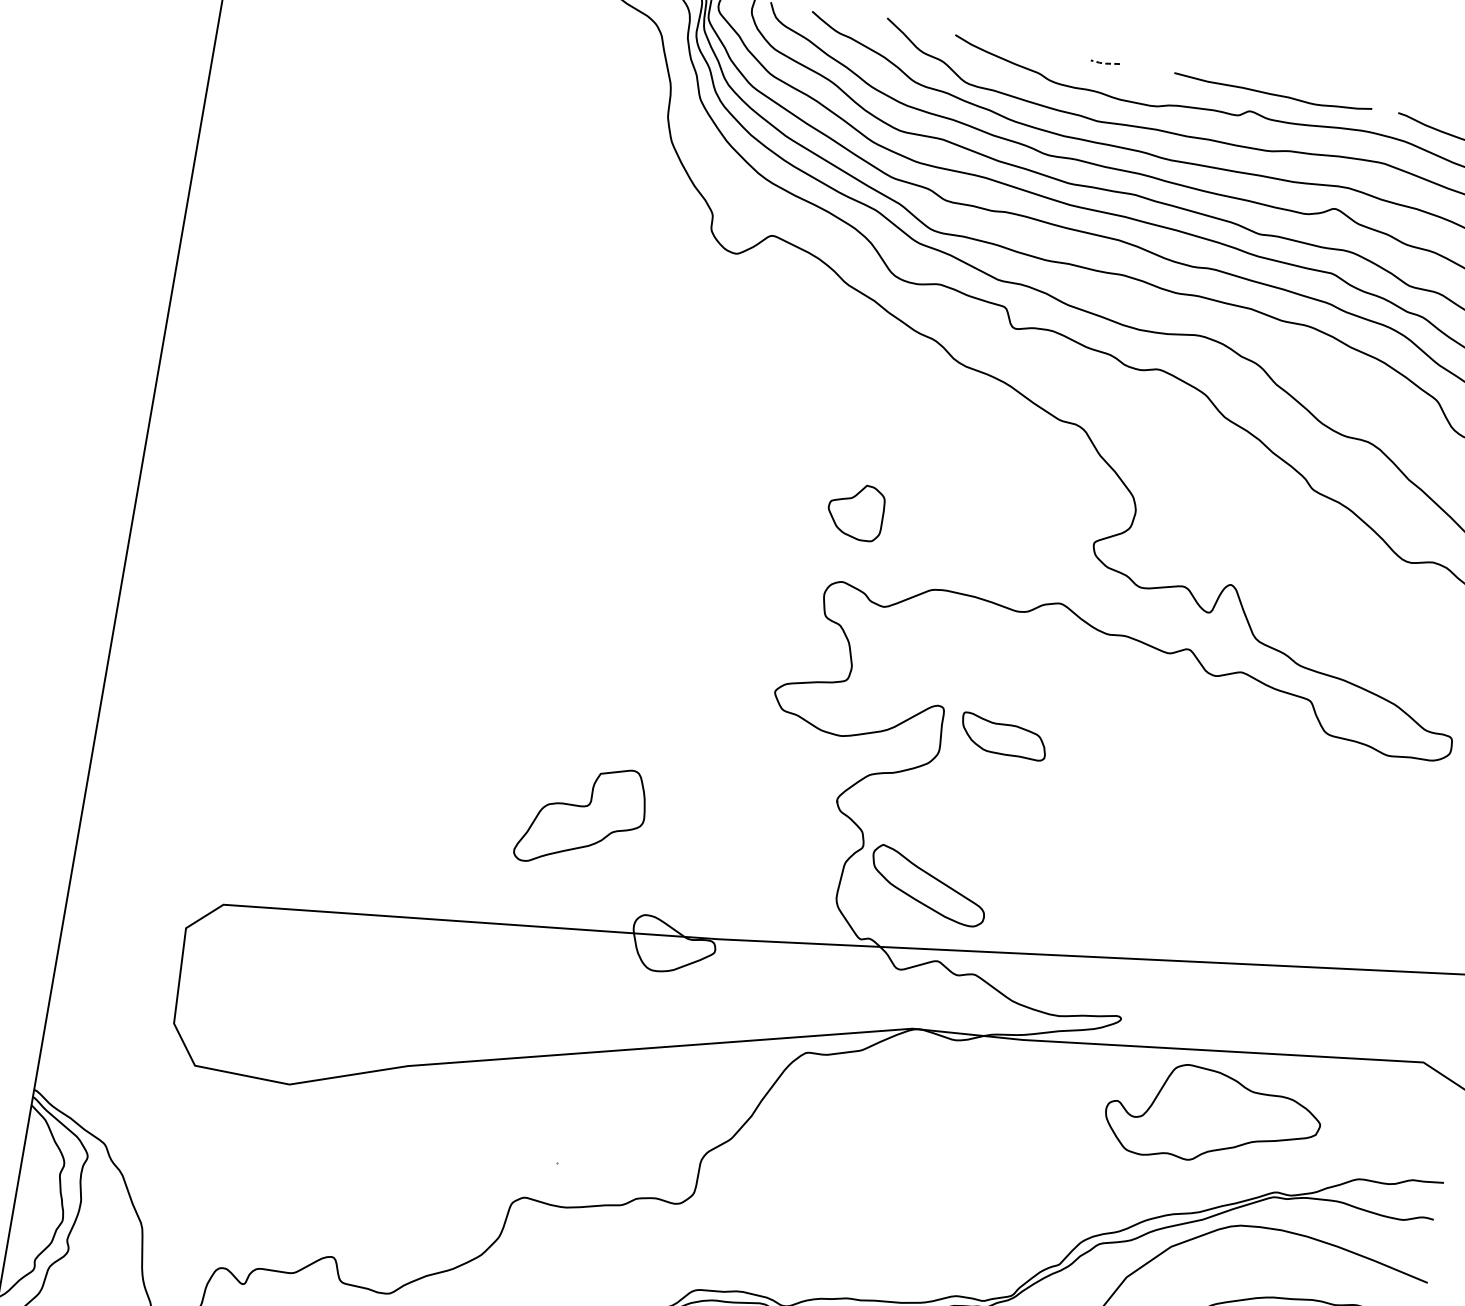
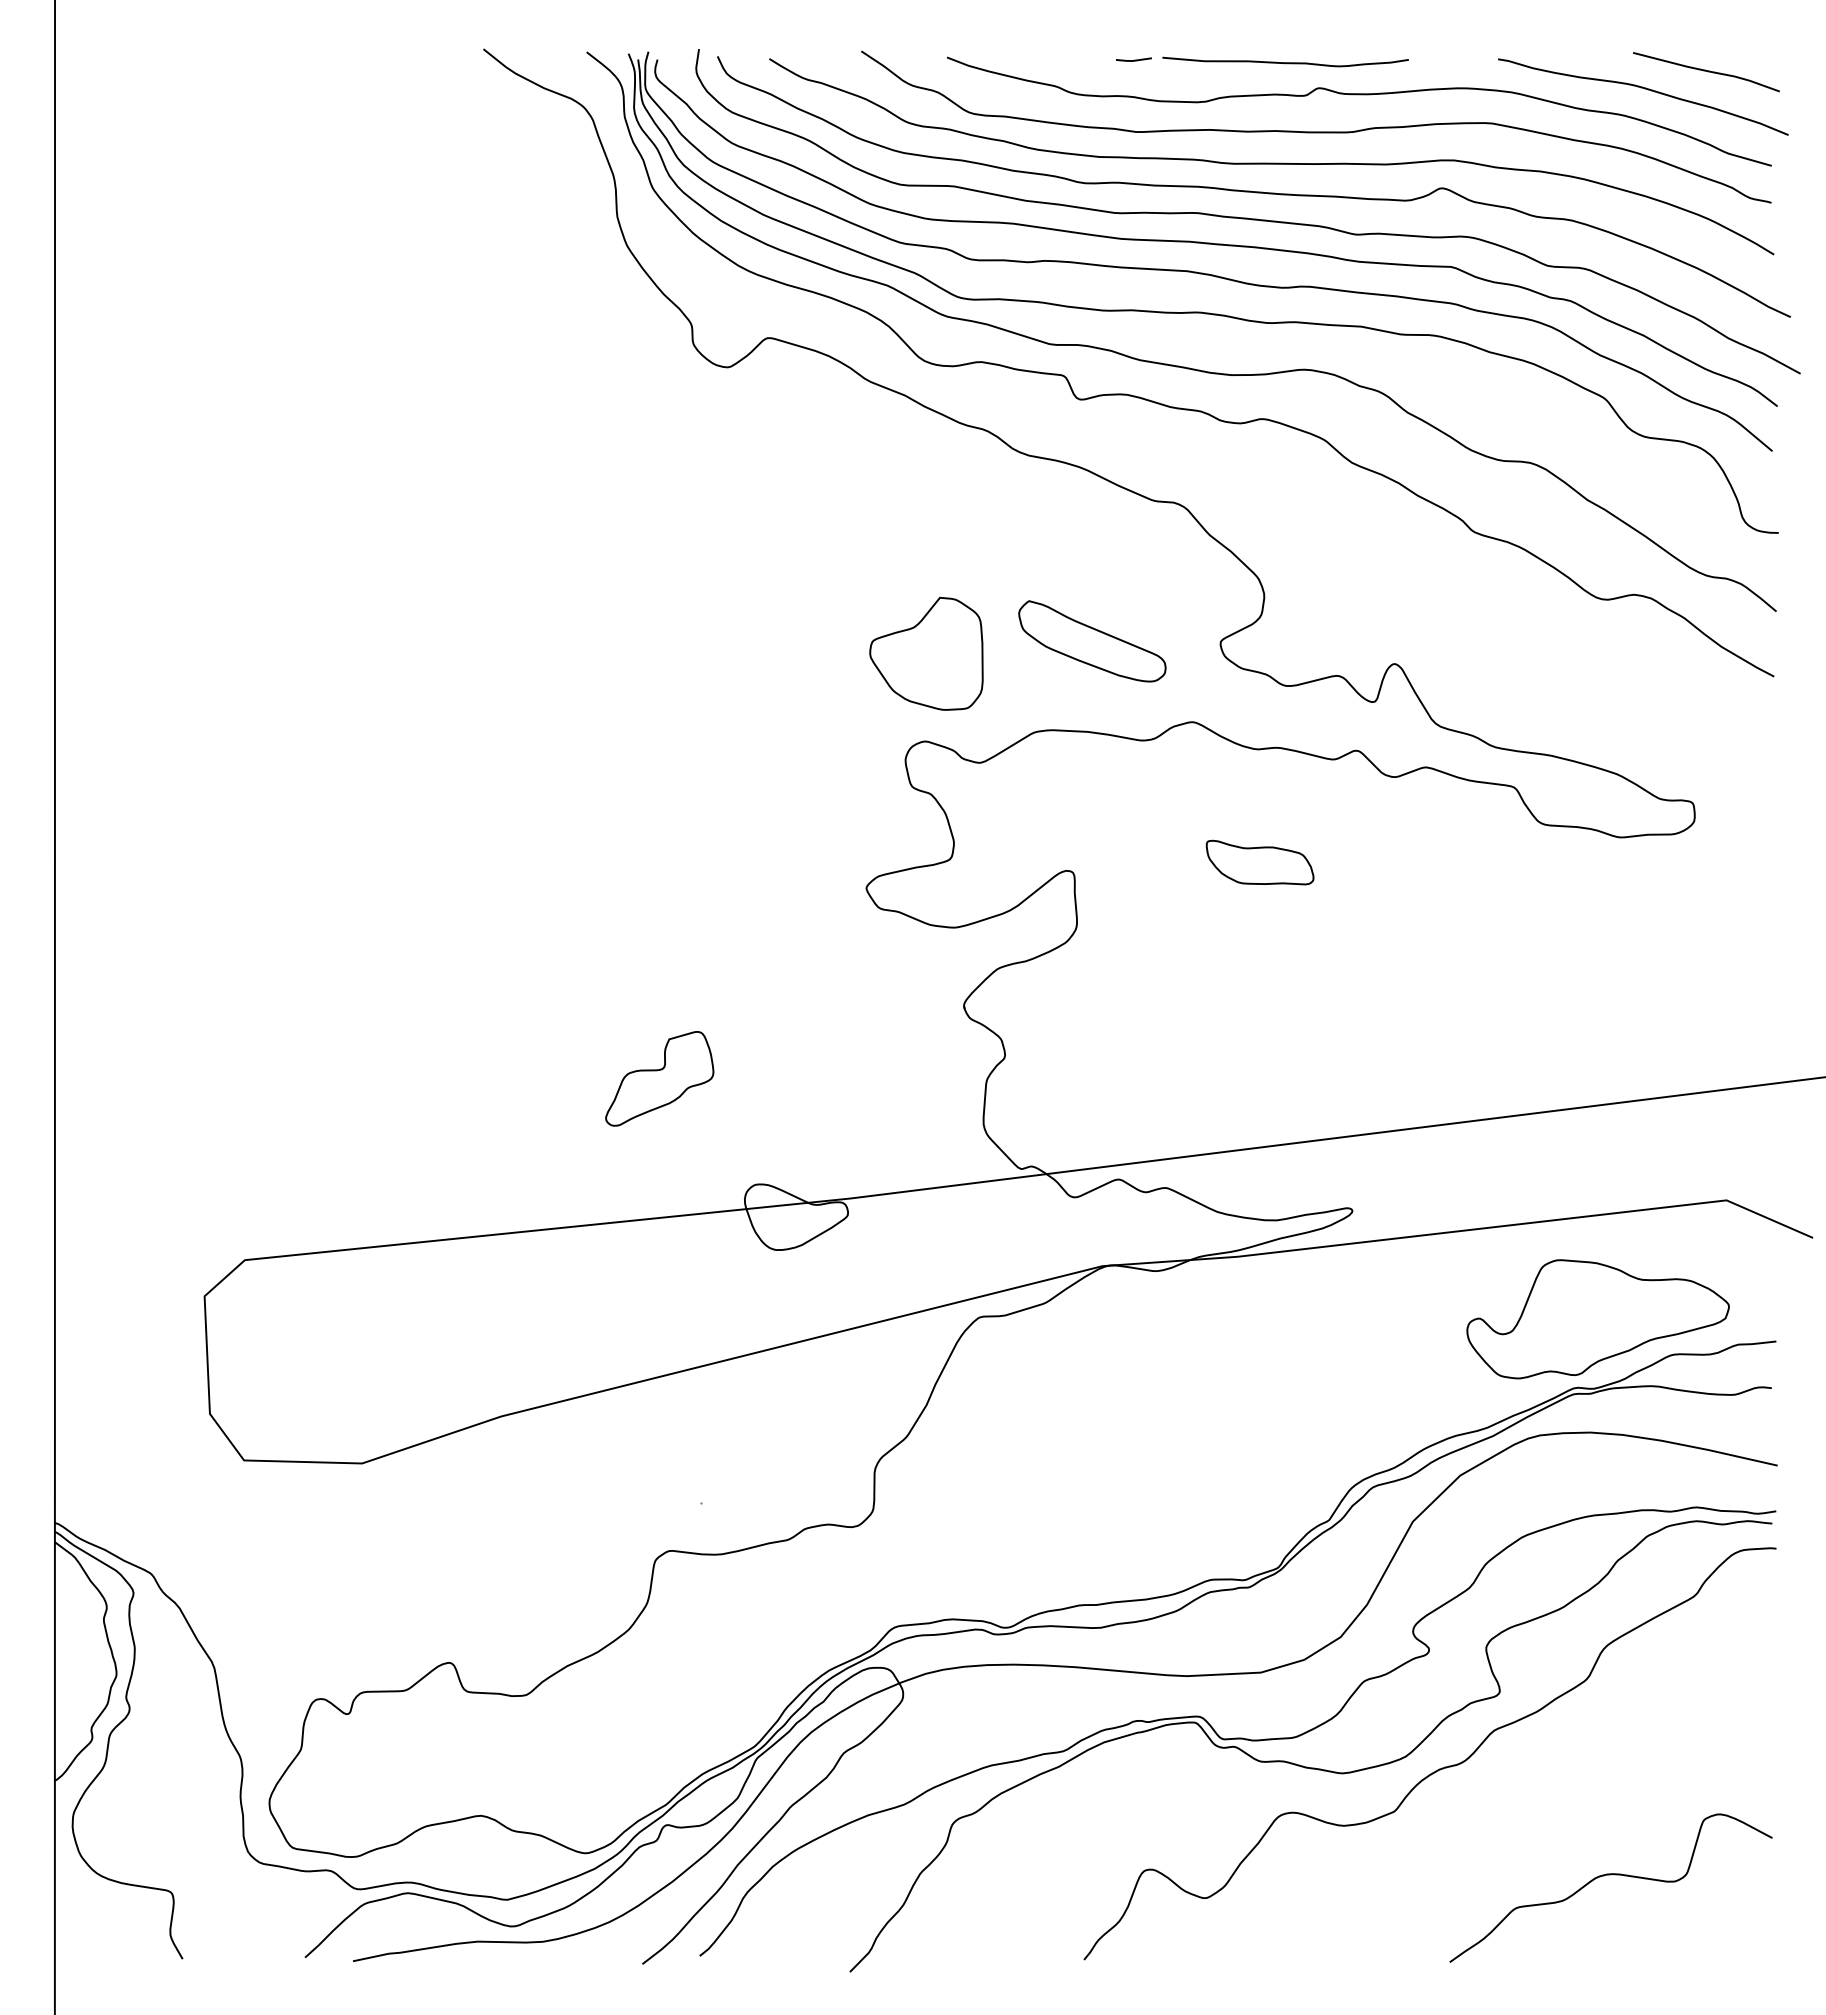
line: (1103, 63) -> (1132, 61), dashed -> solid
curve: (1272, 93) -> (1285, 62), moved
part: (855, 511) -> (926, 653), size x1.67
part: (1003, 736) -> (1259, 862), moved
part: (582, 816) -> (659, 1078), size x0.71
part: (928, 886) -> (1092, 641), moved
part: (1212, 1118) -> (1597, 1319), moved

